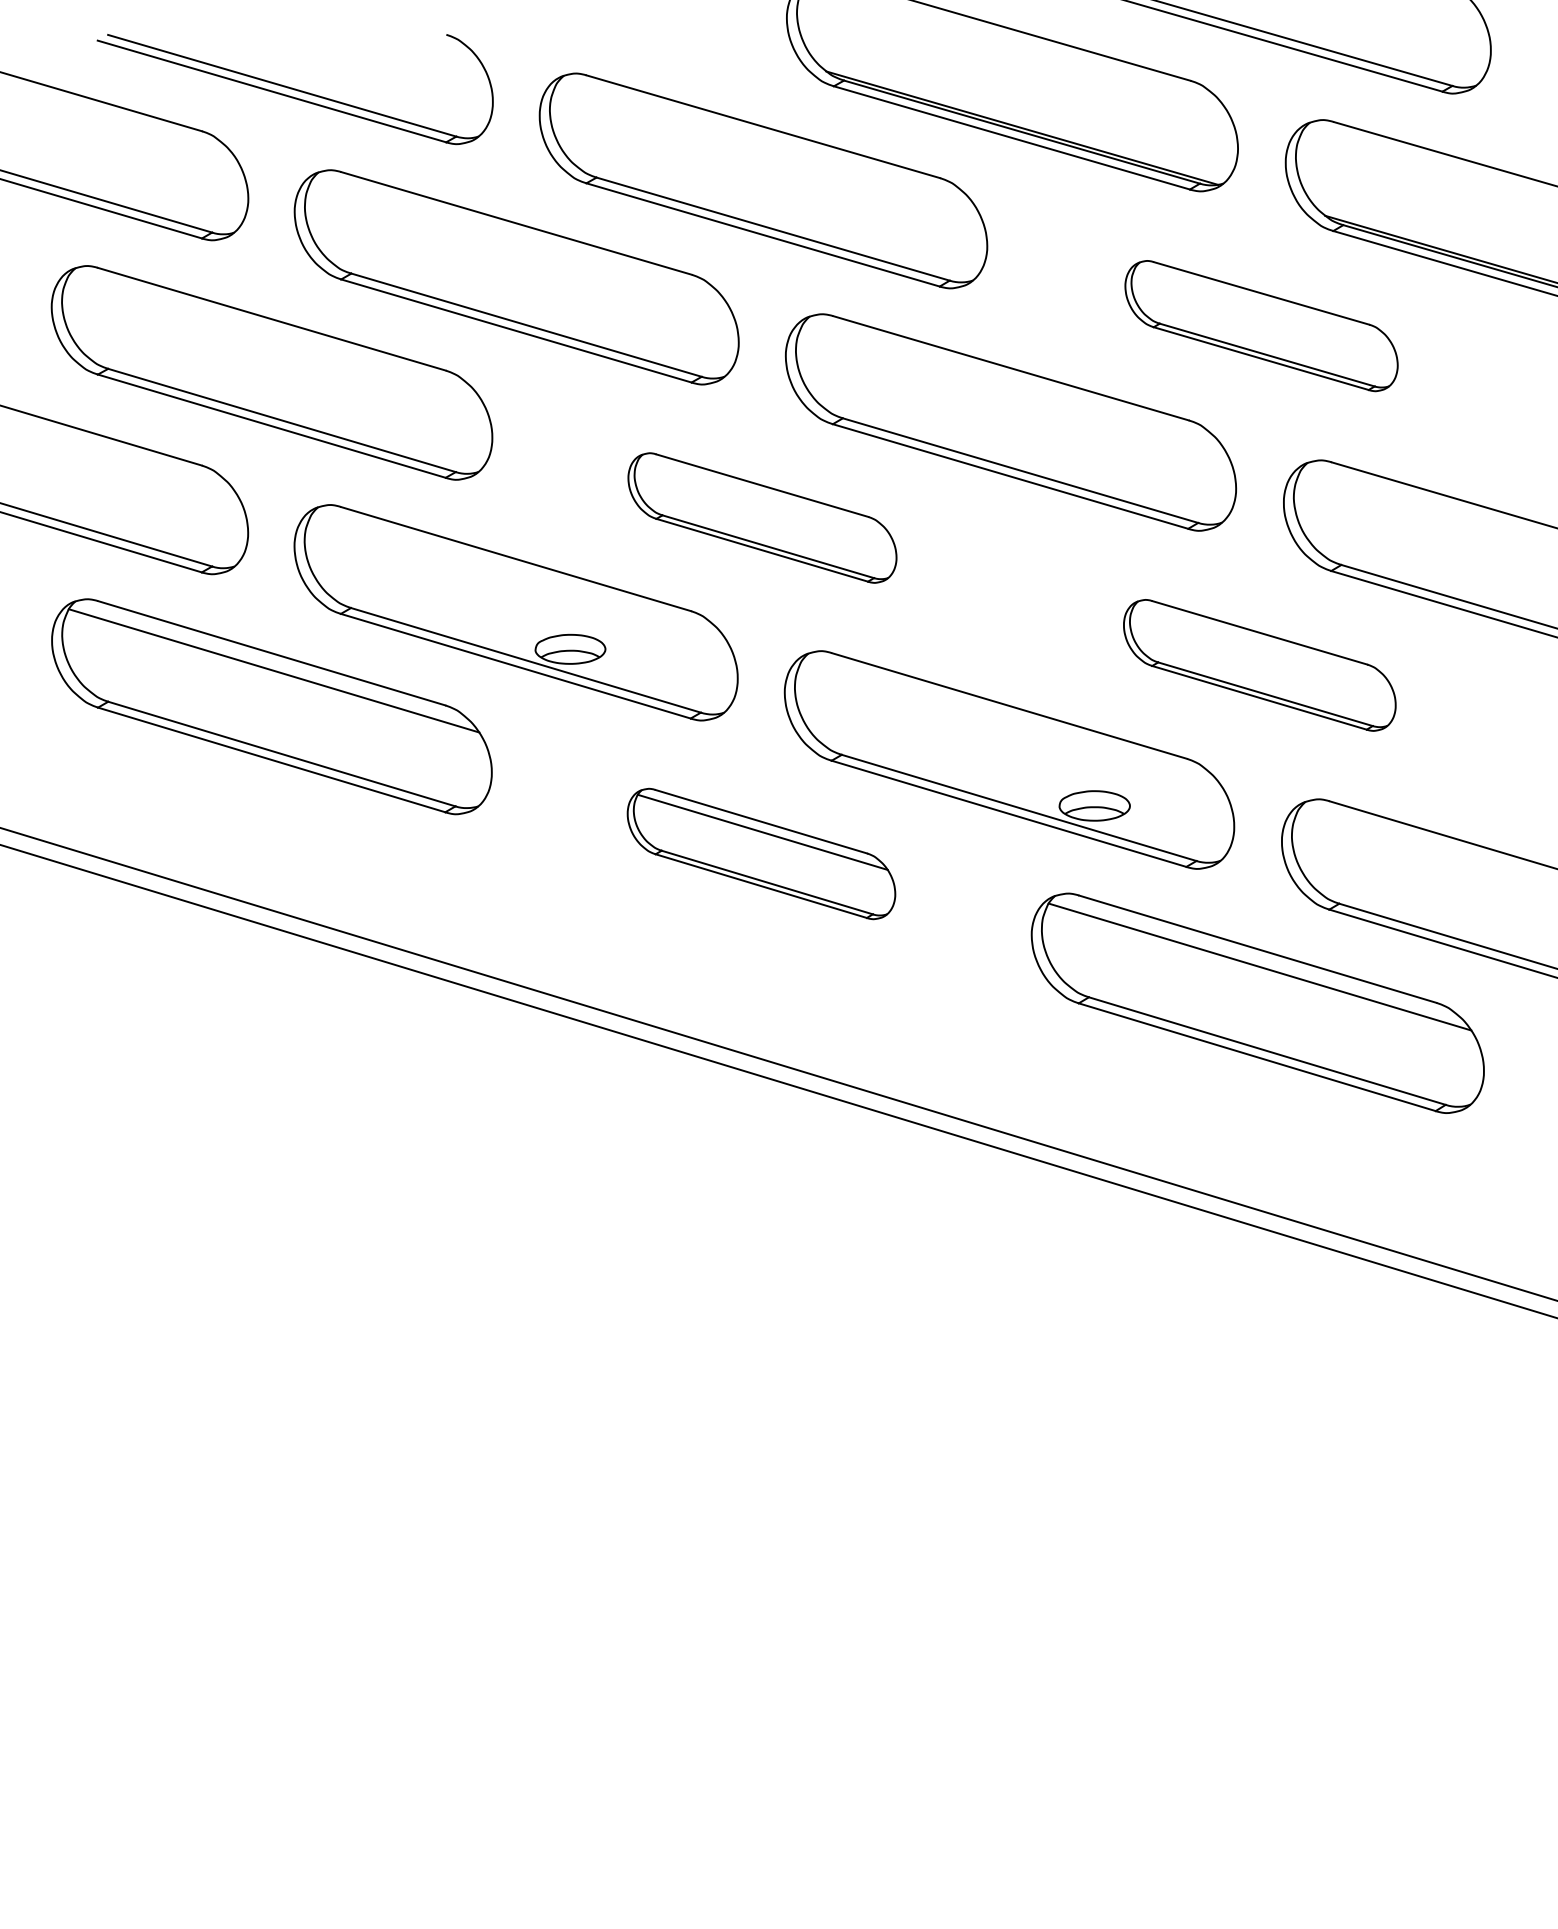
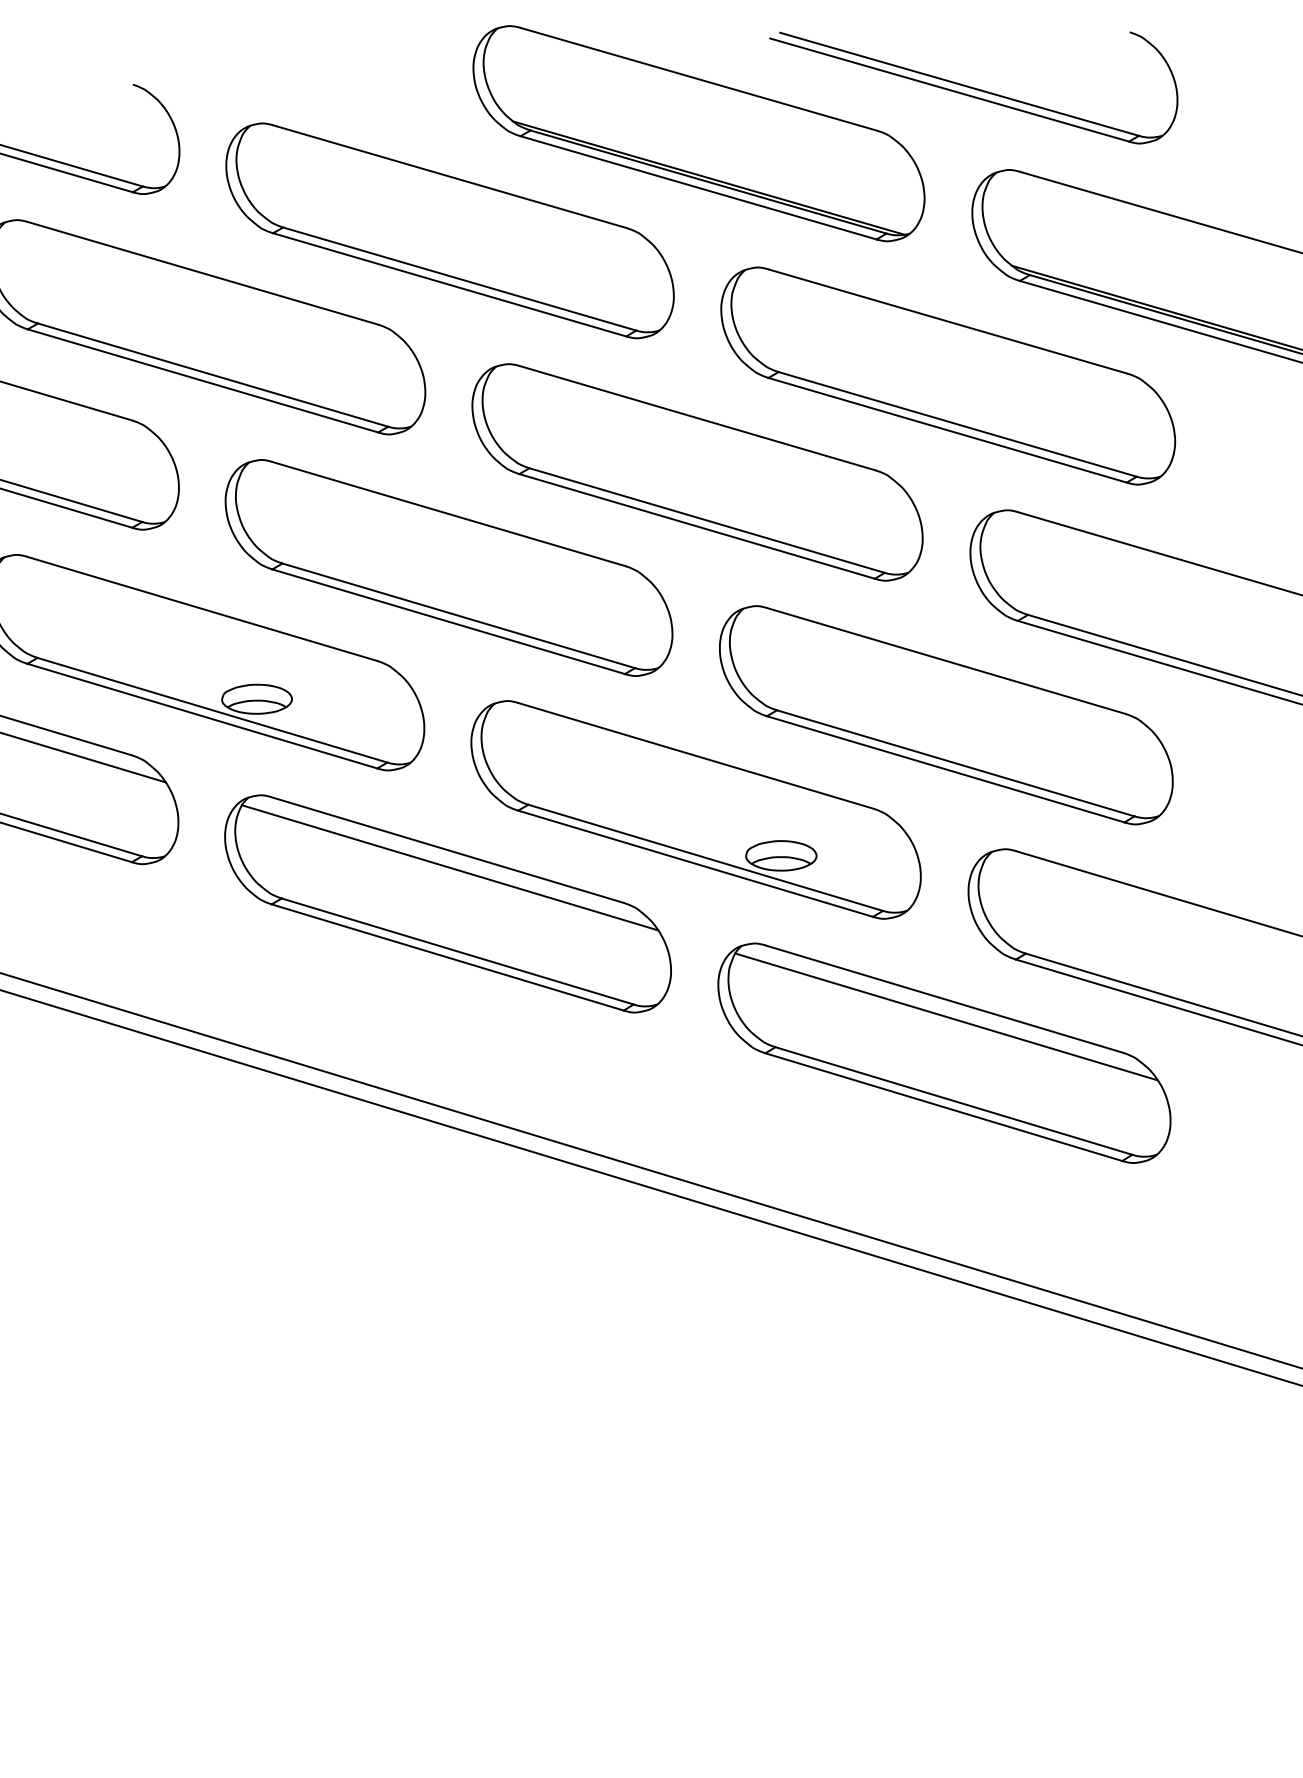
part: (1261, 325) -> (948, 375), size x1.67
part: (762, 517) -> (449, 567), size x1.67
part: (1259, 665) -> (946, 715), size x1.67
part: (761, 853) -> (448, 903), size x1.67

